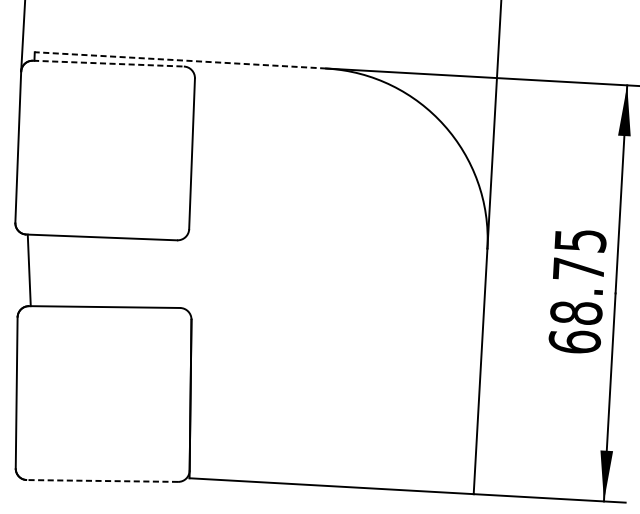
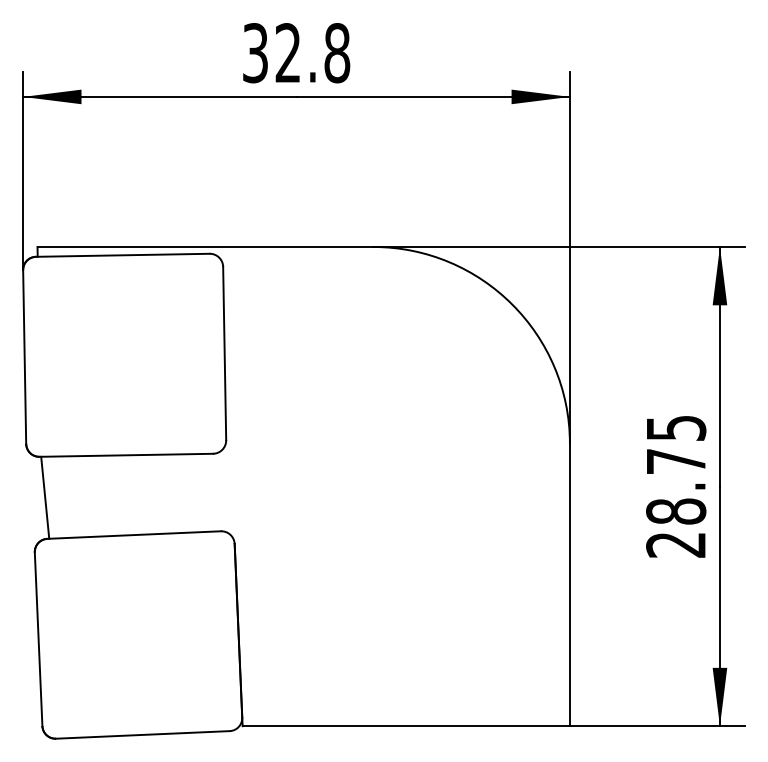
line: (180, 60) -> (205, 246), dashed -> solid
line: (108, 63) -> (122, 255), dashed -> solid
text: (575, 341) -> (676, 544), 68.75 -> 28.75
line: (102, 480) -> (142, 734), dashed -> solid

